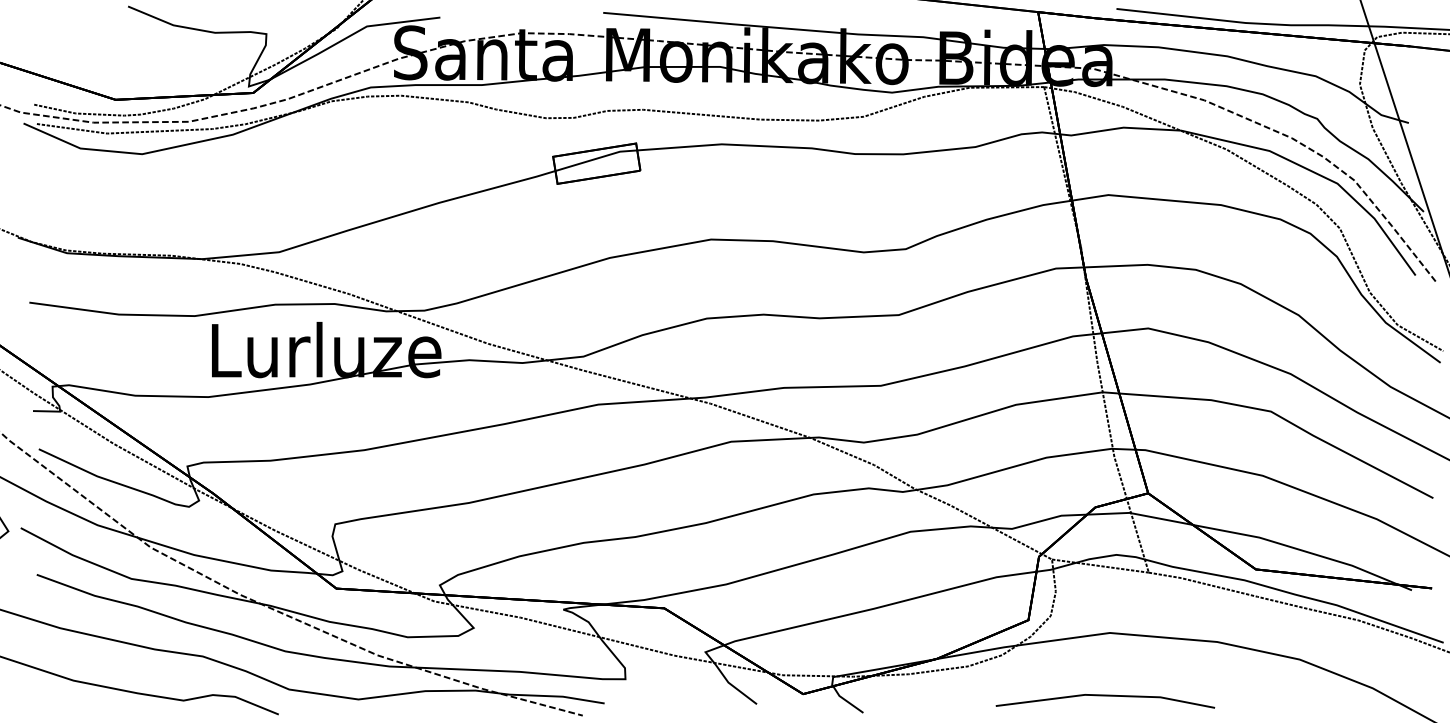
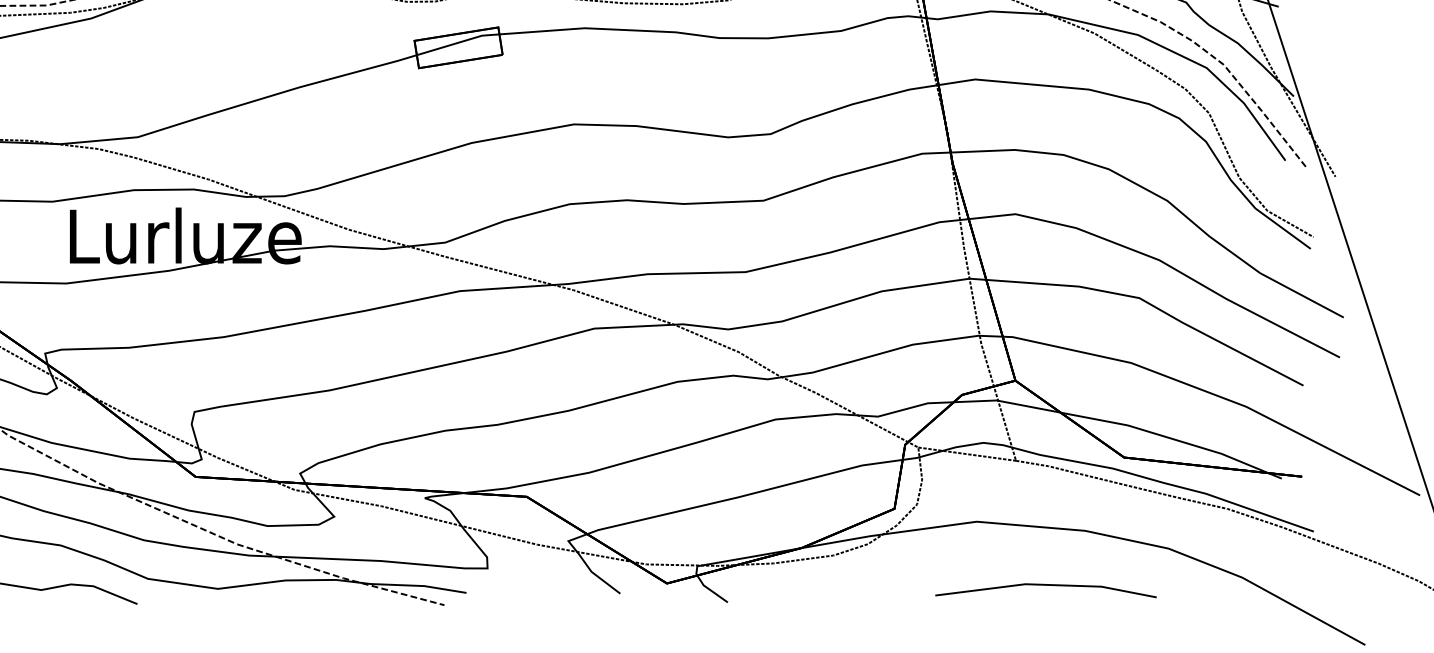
line: (1105, 696) -> (1046, 585), moved

